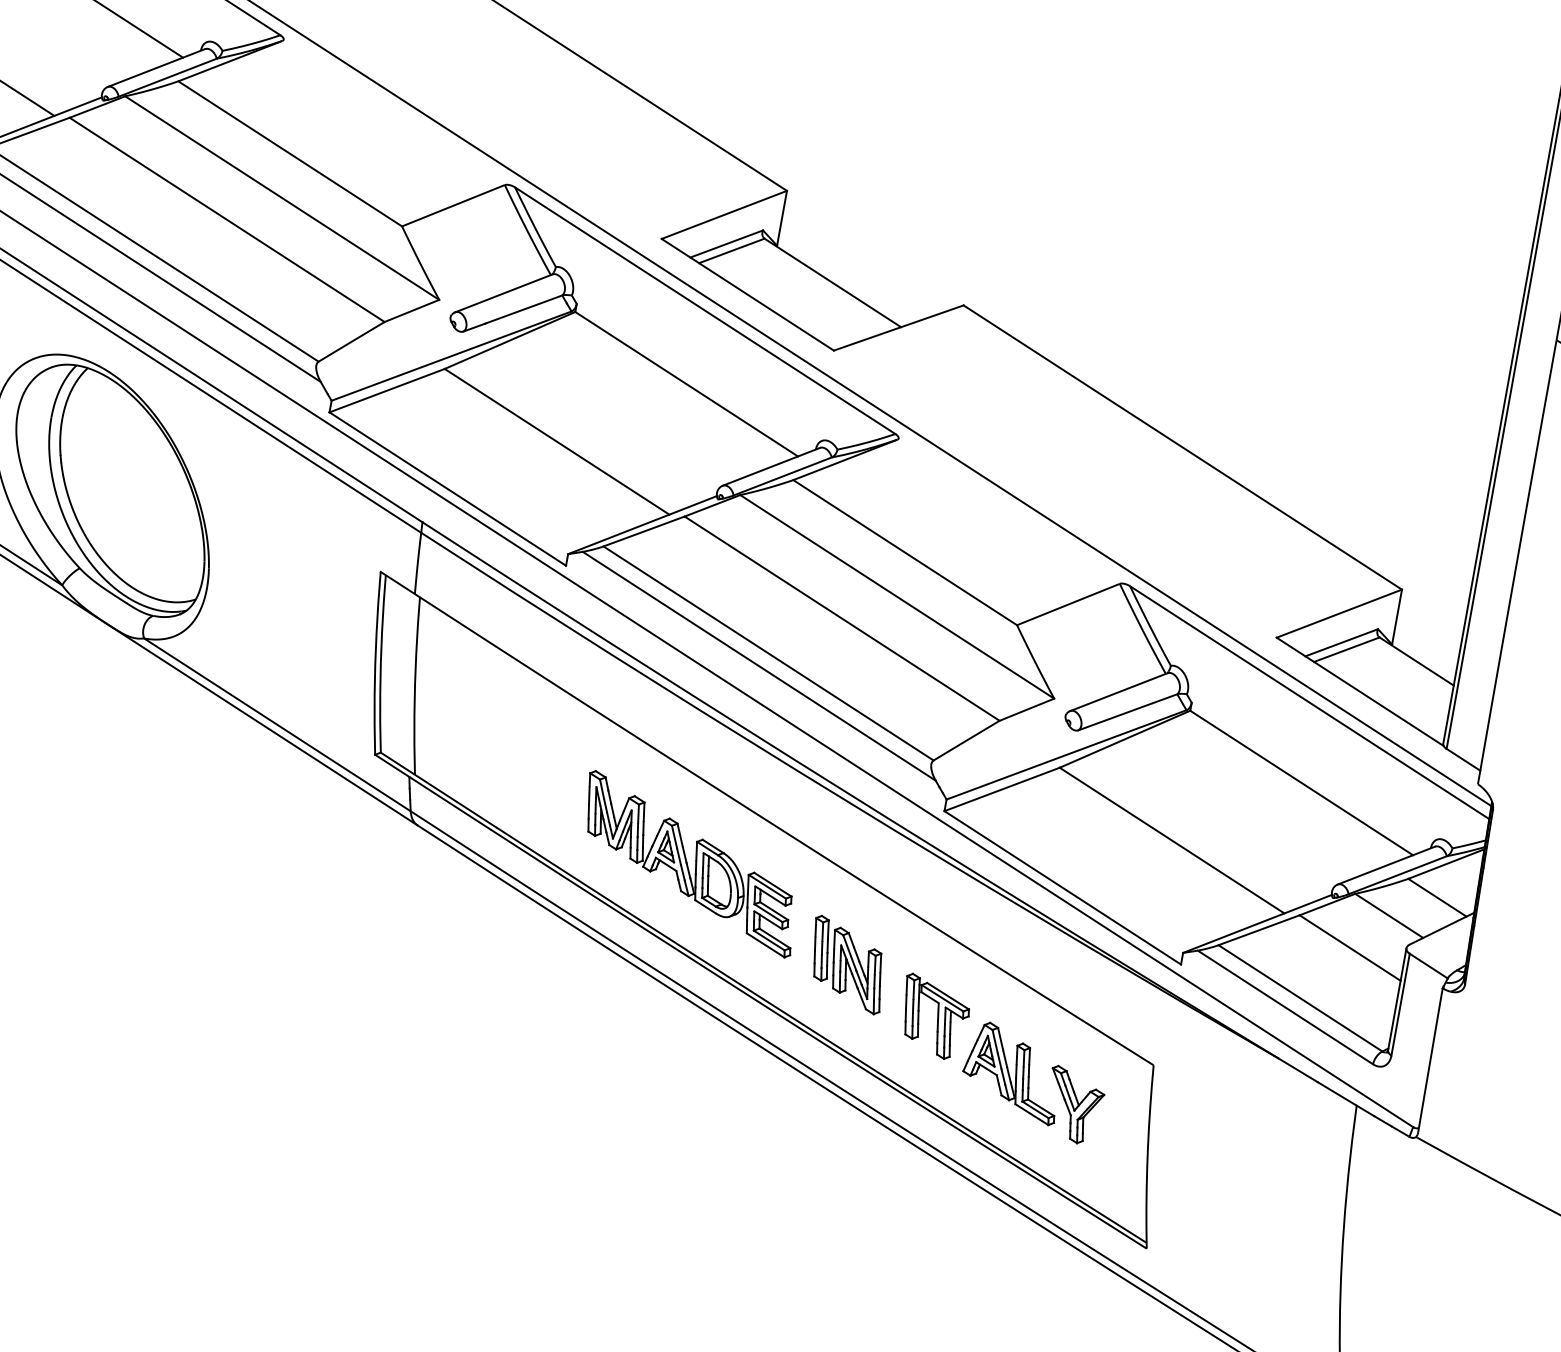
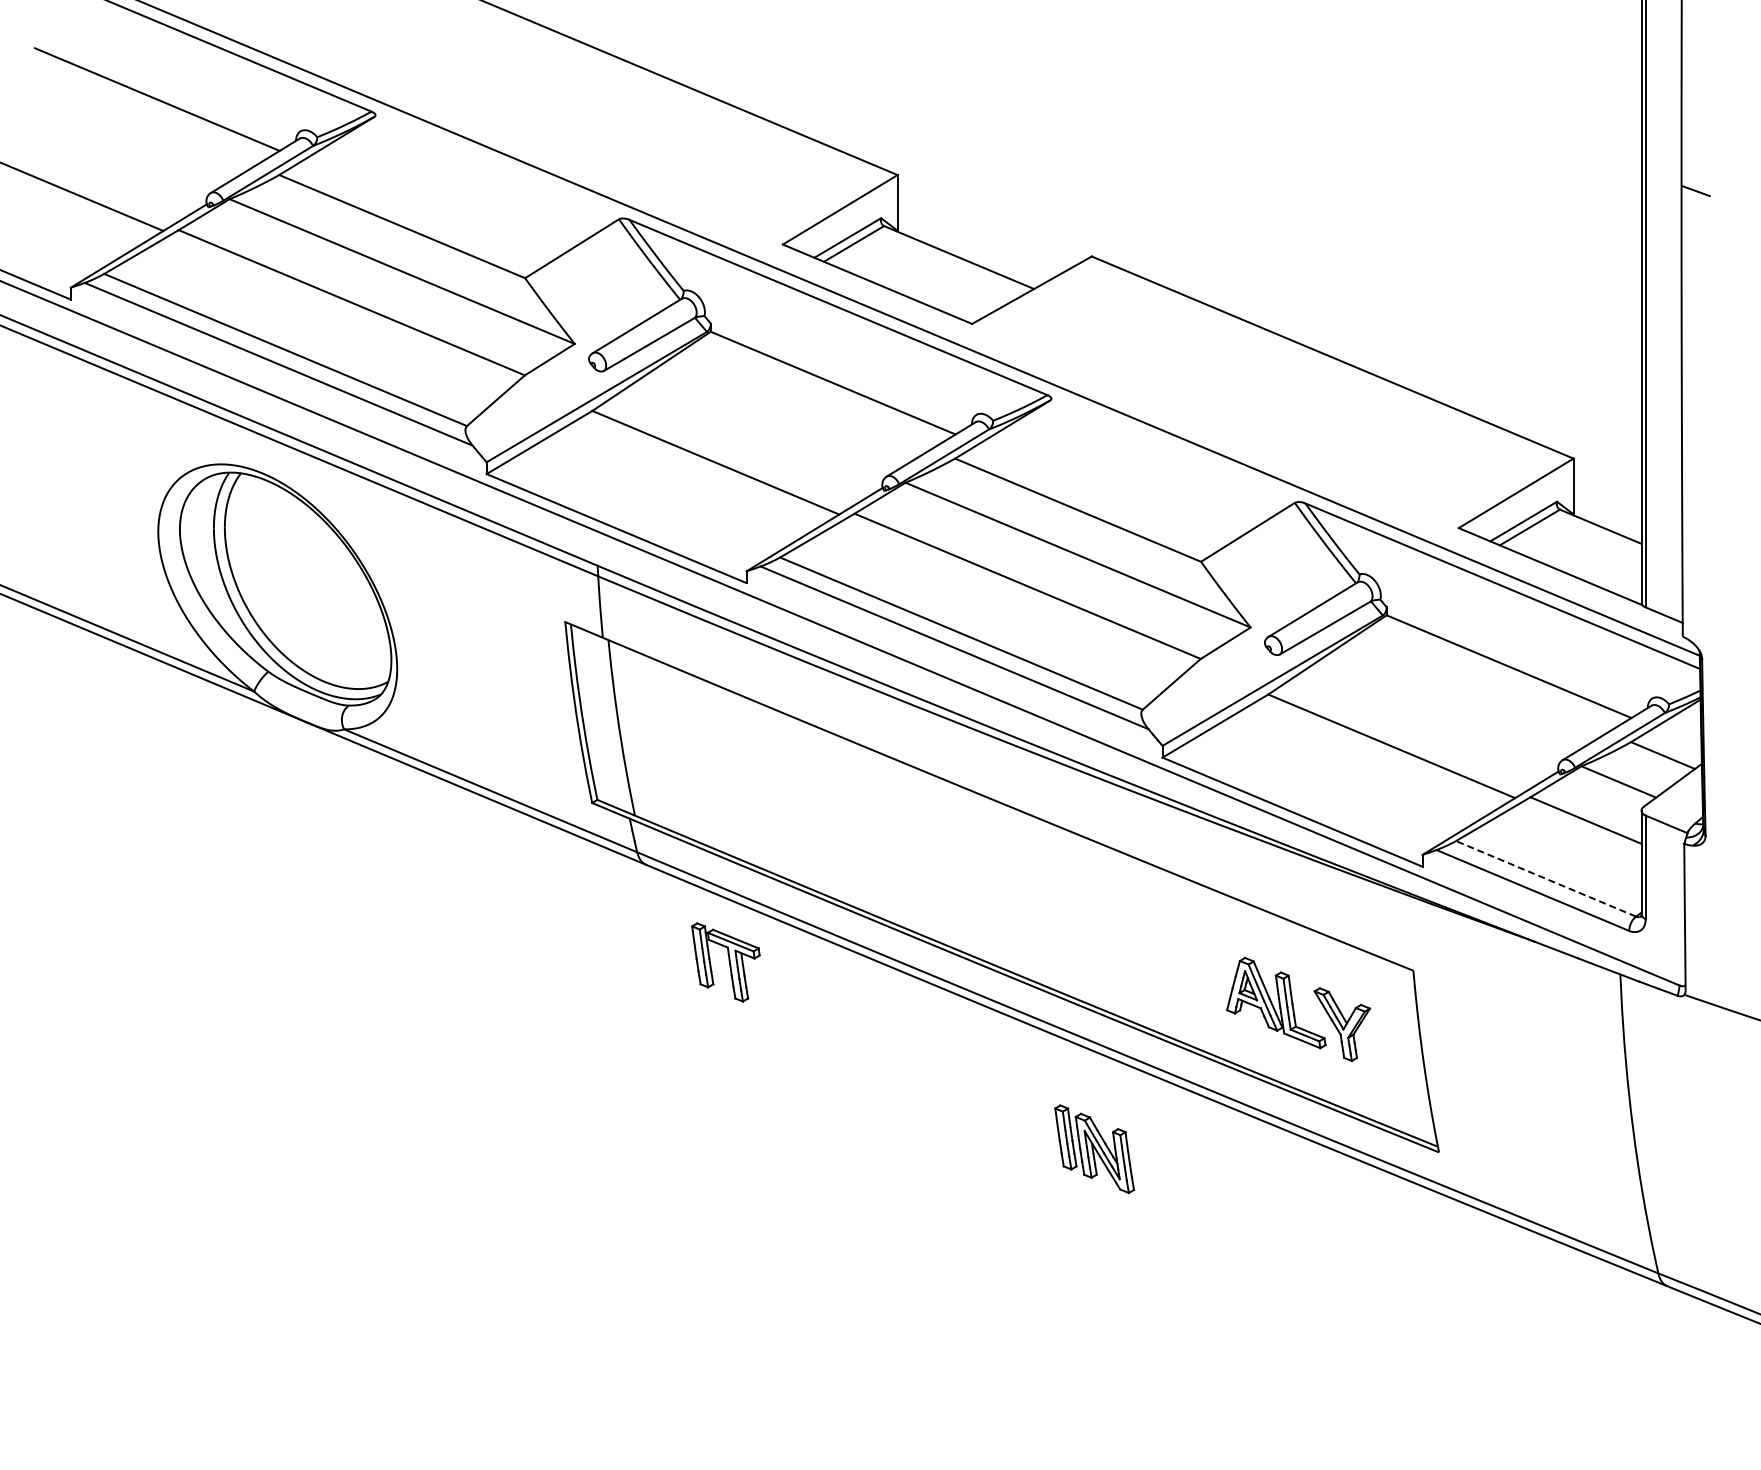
part: (690, 863) -> (921, 854), removed
part: (847, 965) -> (1094, 1149), moved
line: (1300, 998) -> (1546, 878), solid -> dashed
part: (933, 1017) -> (725, 962), moved

